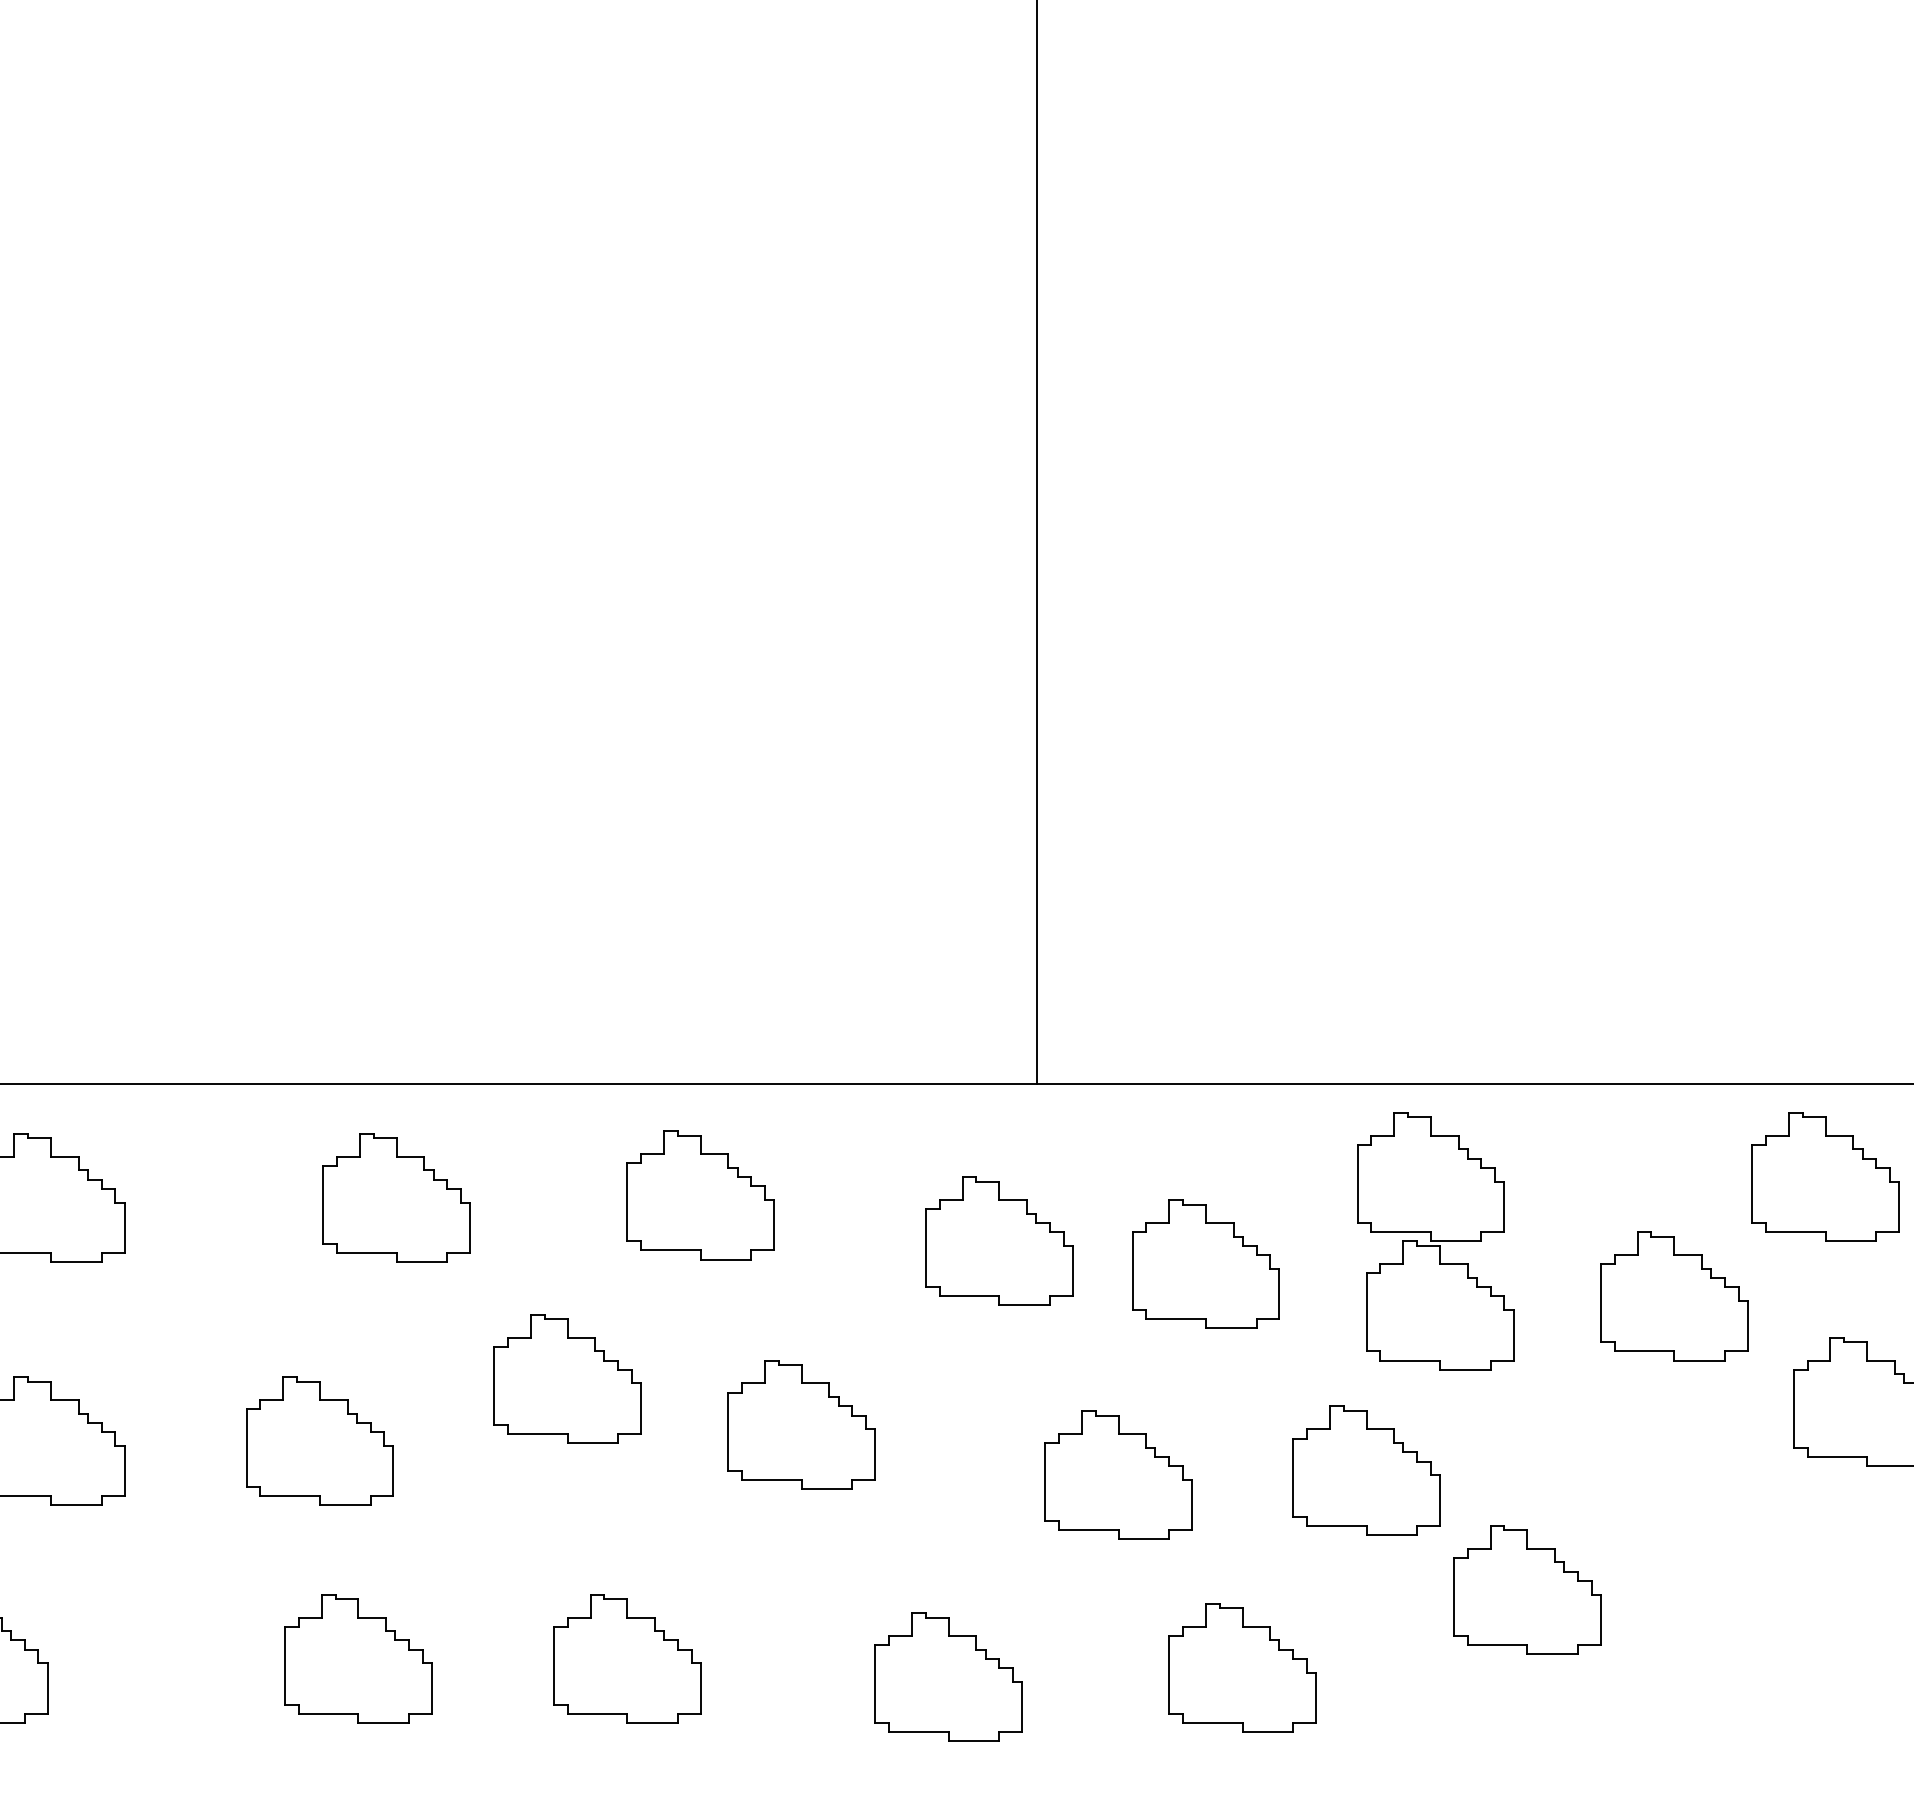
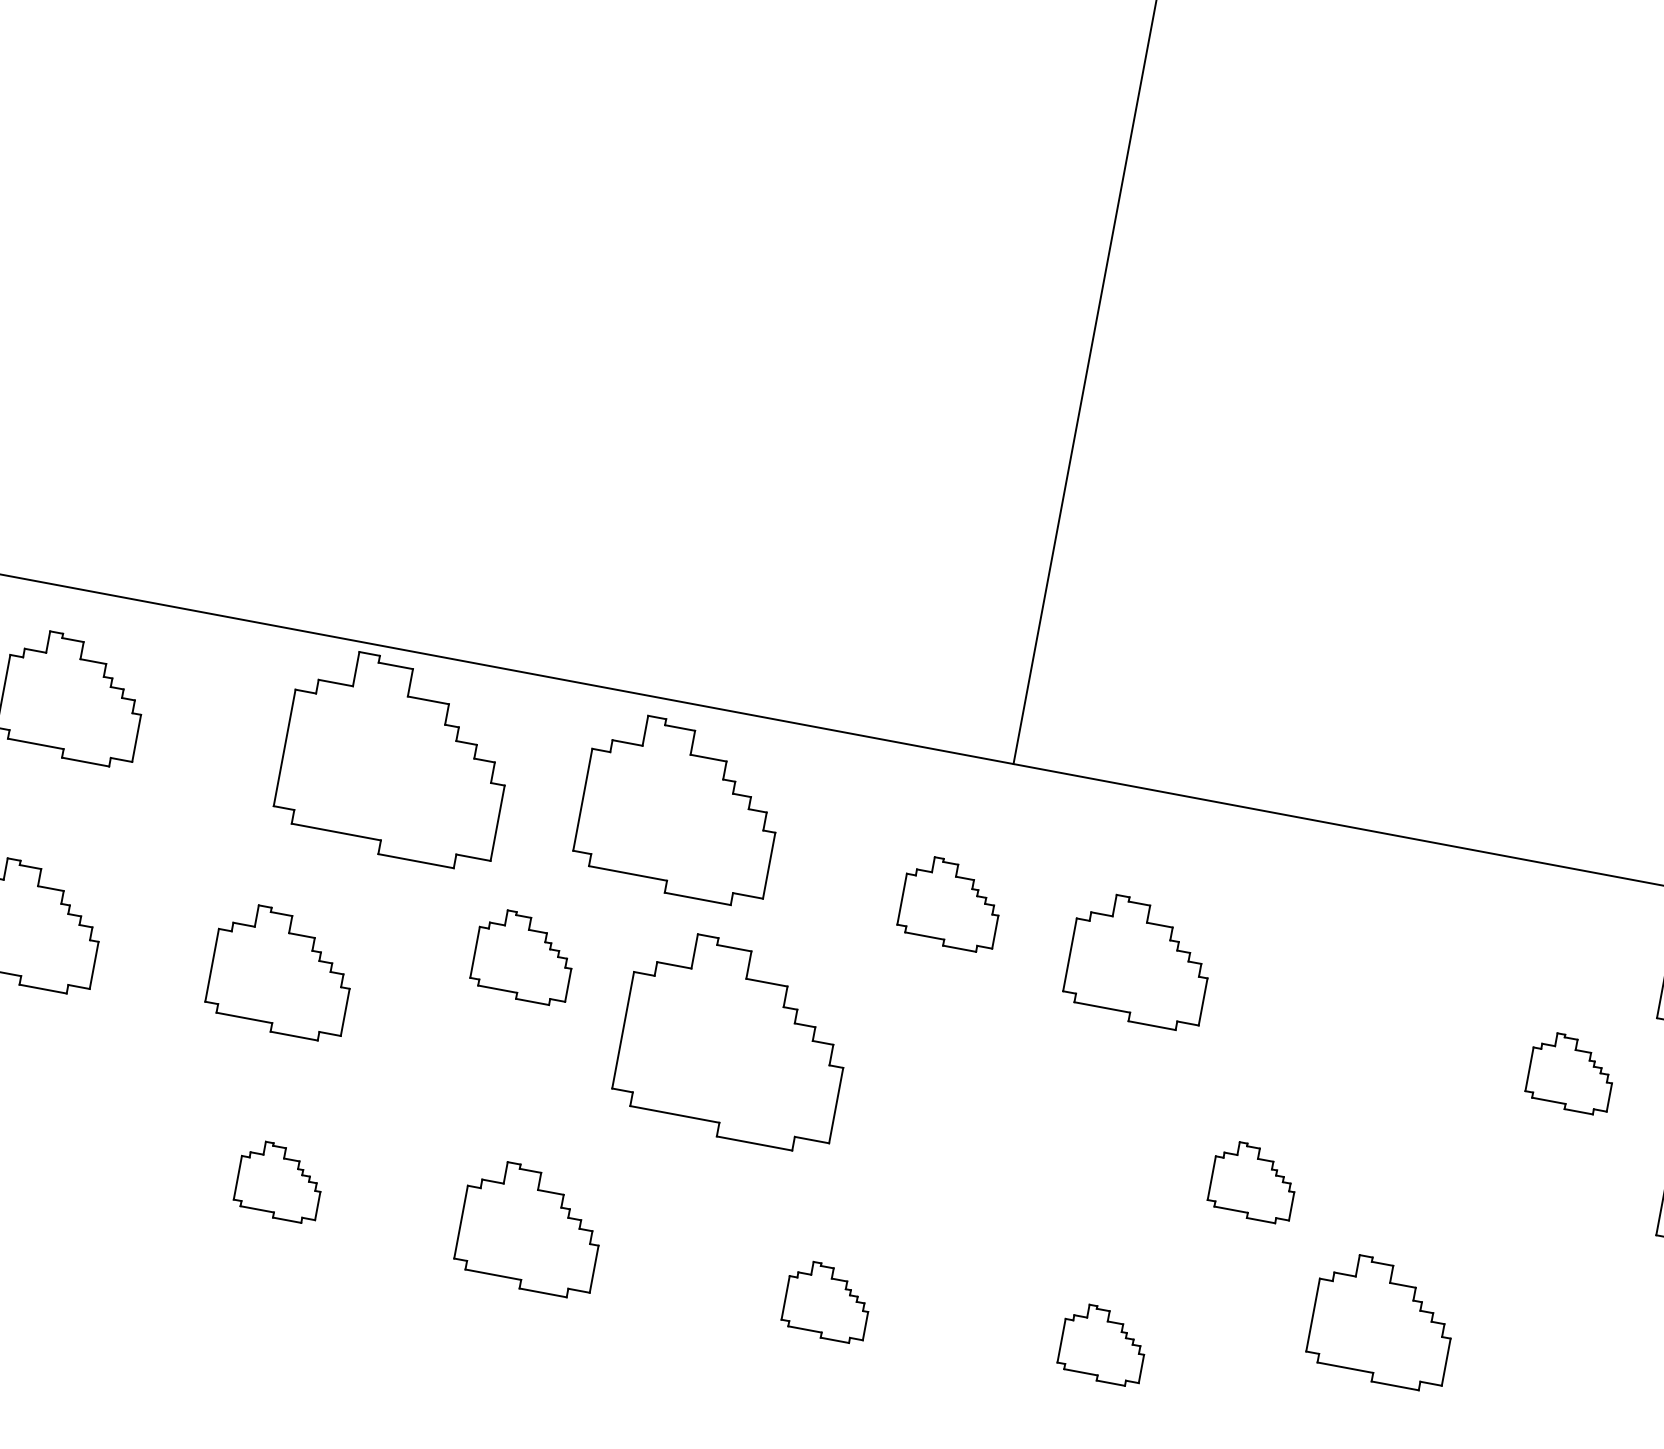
part: (700, 1195) -> (679, 808), size x1.4
part: (396, 1197) -> (395, 757), size x1.6
part: (999, 1240) -> (951, 903), size x0.7
part: (1435, 1241) -> (1357, 980), removed
part: (1674, 1296) -> (1571, 1073), size x0.6
part: (567, 1378) -> (523, 956), size x0.7
part: (801, 1424) -> (734, 1040), size x1.6
part: (1366, 1470) -> (1253, 1181), size x0.6
part: (1118, 1474) -> (1021, 1142), removed
part: (358, 1658) -> (279, 1181), size x0.6
part: (1242, 1667) -> (1103, 1344), size x0.6
part: (948, 1676) -> (827, 1301), size x0.6

